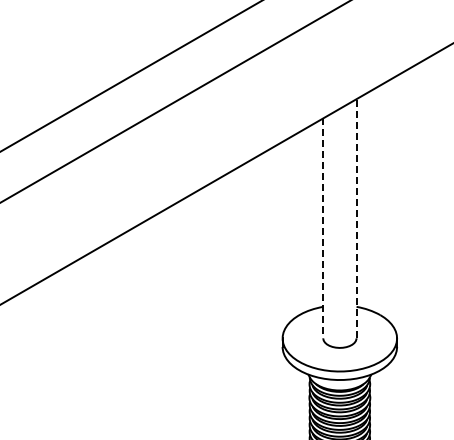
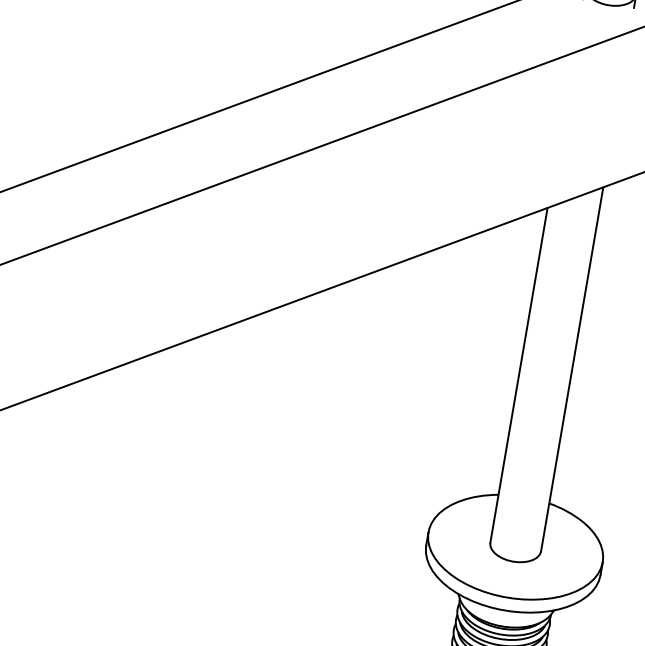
line: (356, 218) -> (572, 368), dashed -> solid
line: (323, 228) -> (519, 375), dashed -> solid

